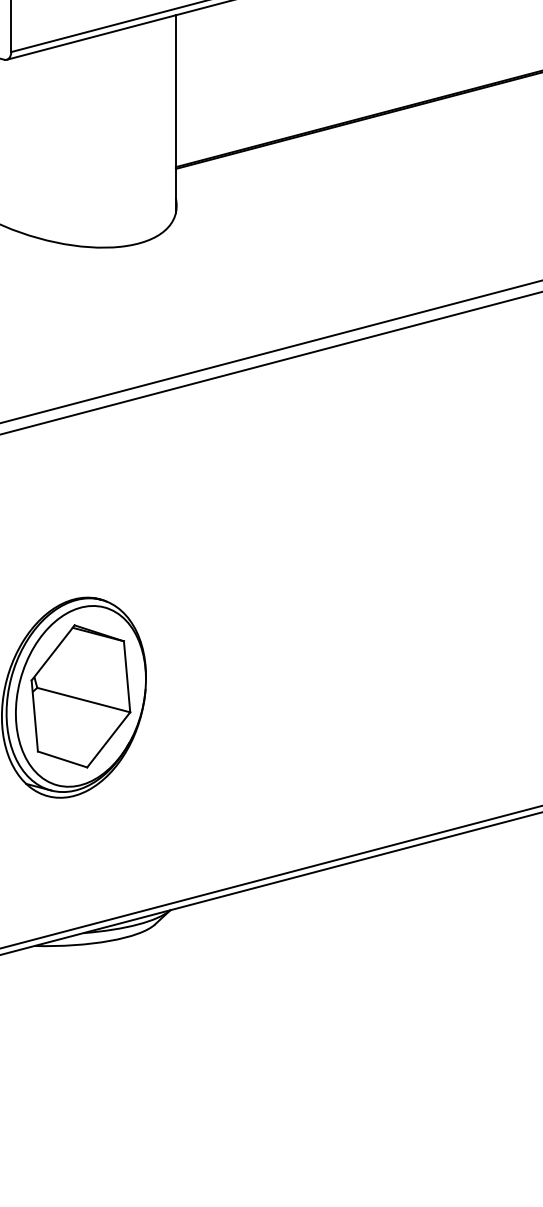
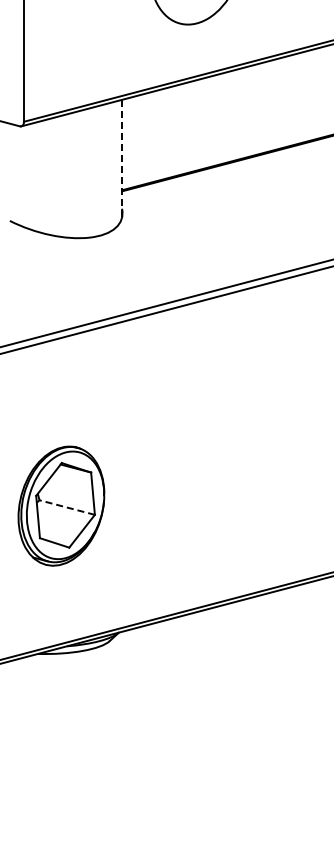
line: (176, 113) -> (122, 158), solid -> dashed
line: (84, 699) -> (67, 507), solid -> dashed

